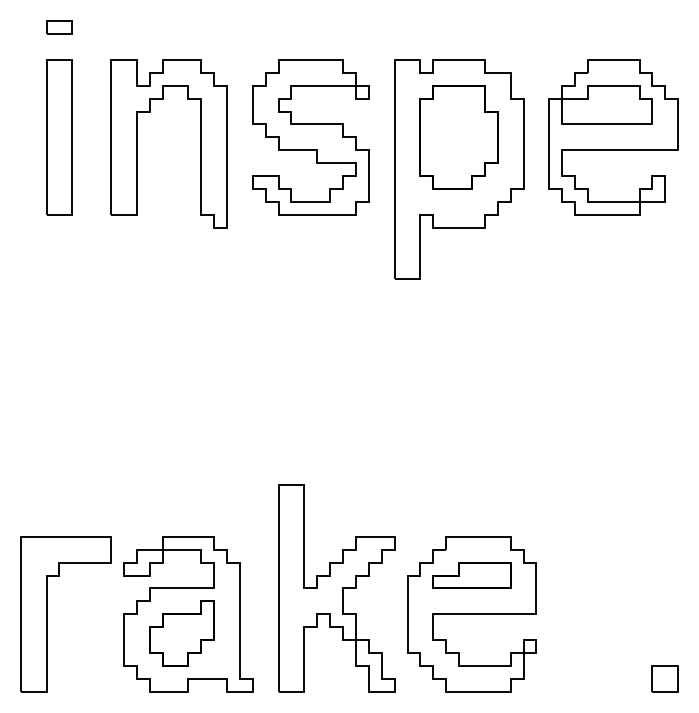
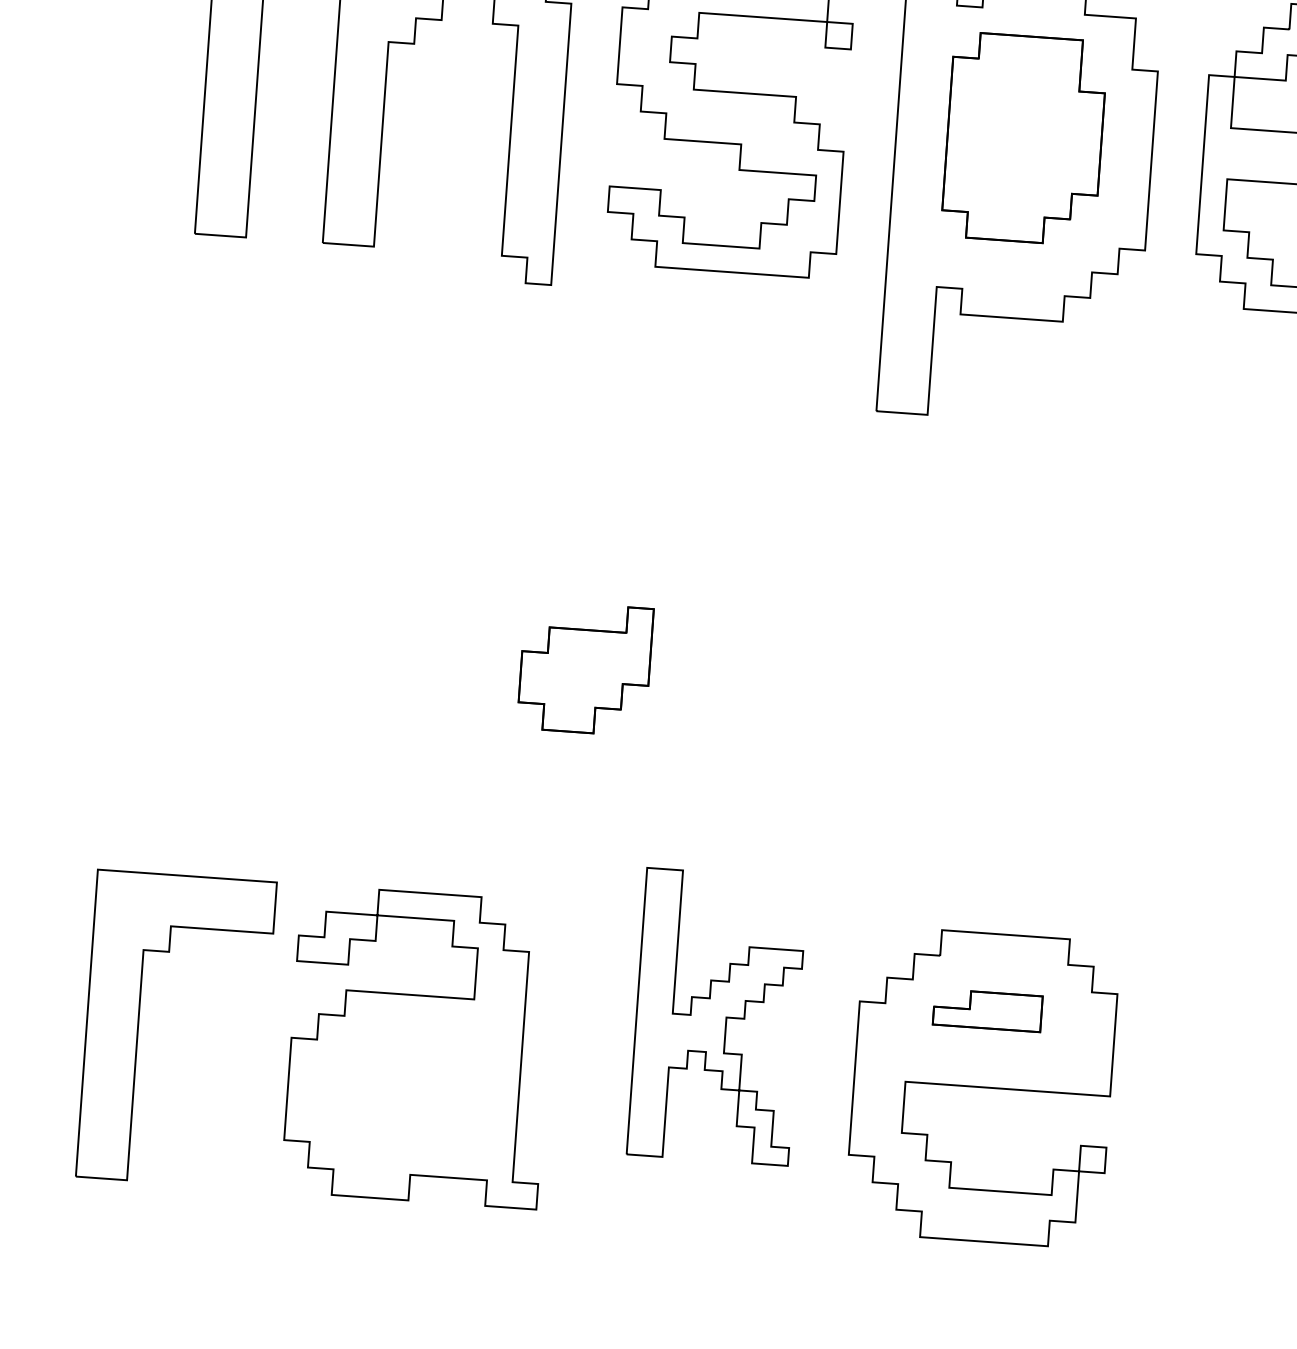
part: (471, 575) -> (986, 1010), size x0.7
part: (336, 588) -> (717, 1016), size x0.7
part: (181, 633) -> (584, 668), moved

